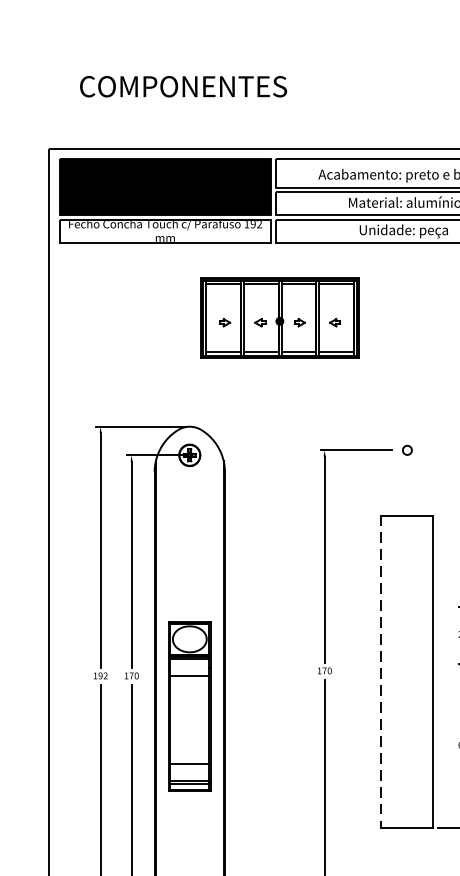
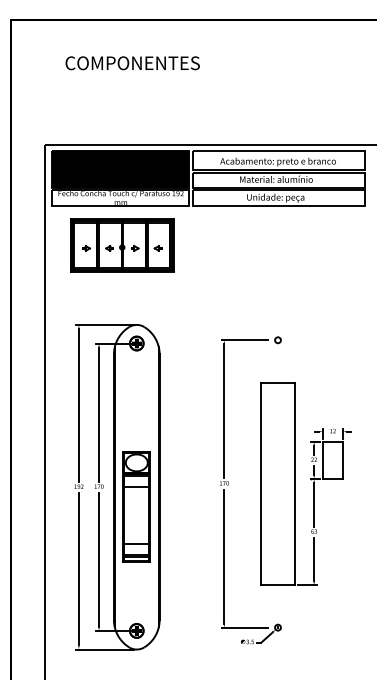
text: (183, 87) -> (132, 63), moved
part: (280, 318) -> (122, 245), moved
line: (381, 672) -> (261, 484), dashed -> solid

